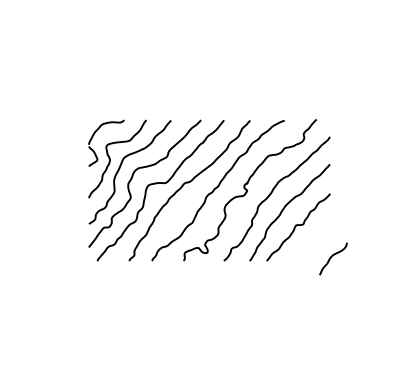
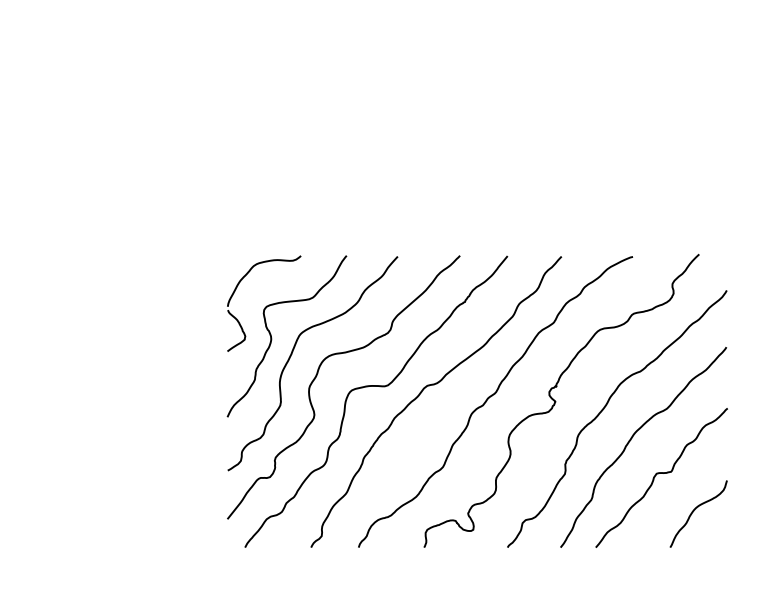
curve: (332, 257) -> (696, 511), moved

